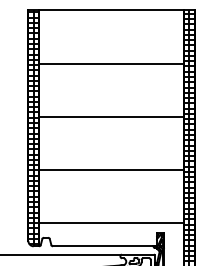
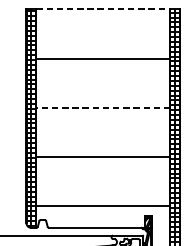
line: (112, 10) -> (104, 9), solid -> dashed
line: (111, 116) -> (103, 107), solid -> dashed

